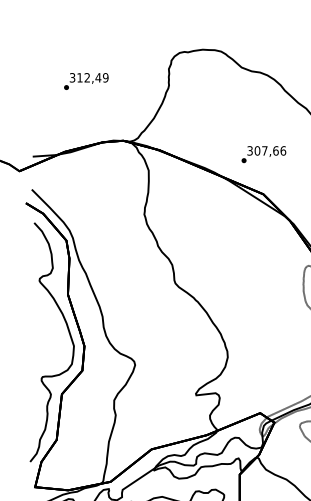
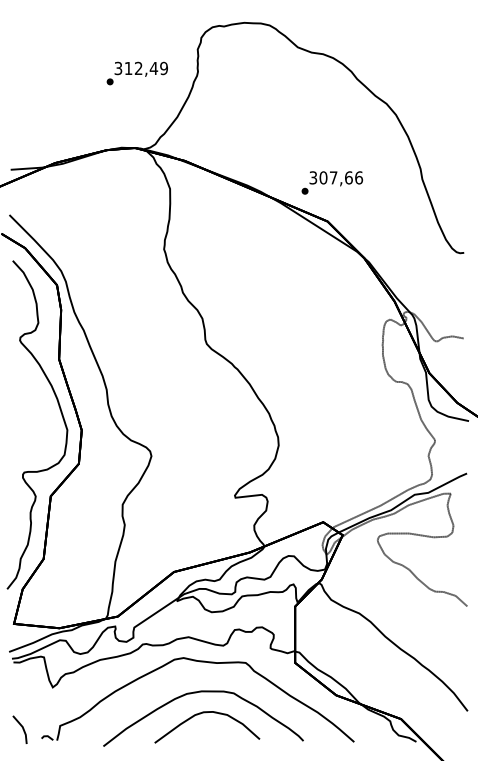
text: (85, 81) -> (136, 73), moved
text: (263, 154) -> (331, 182), moved

